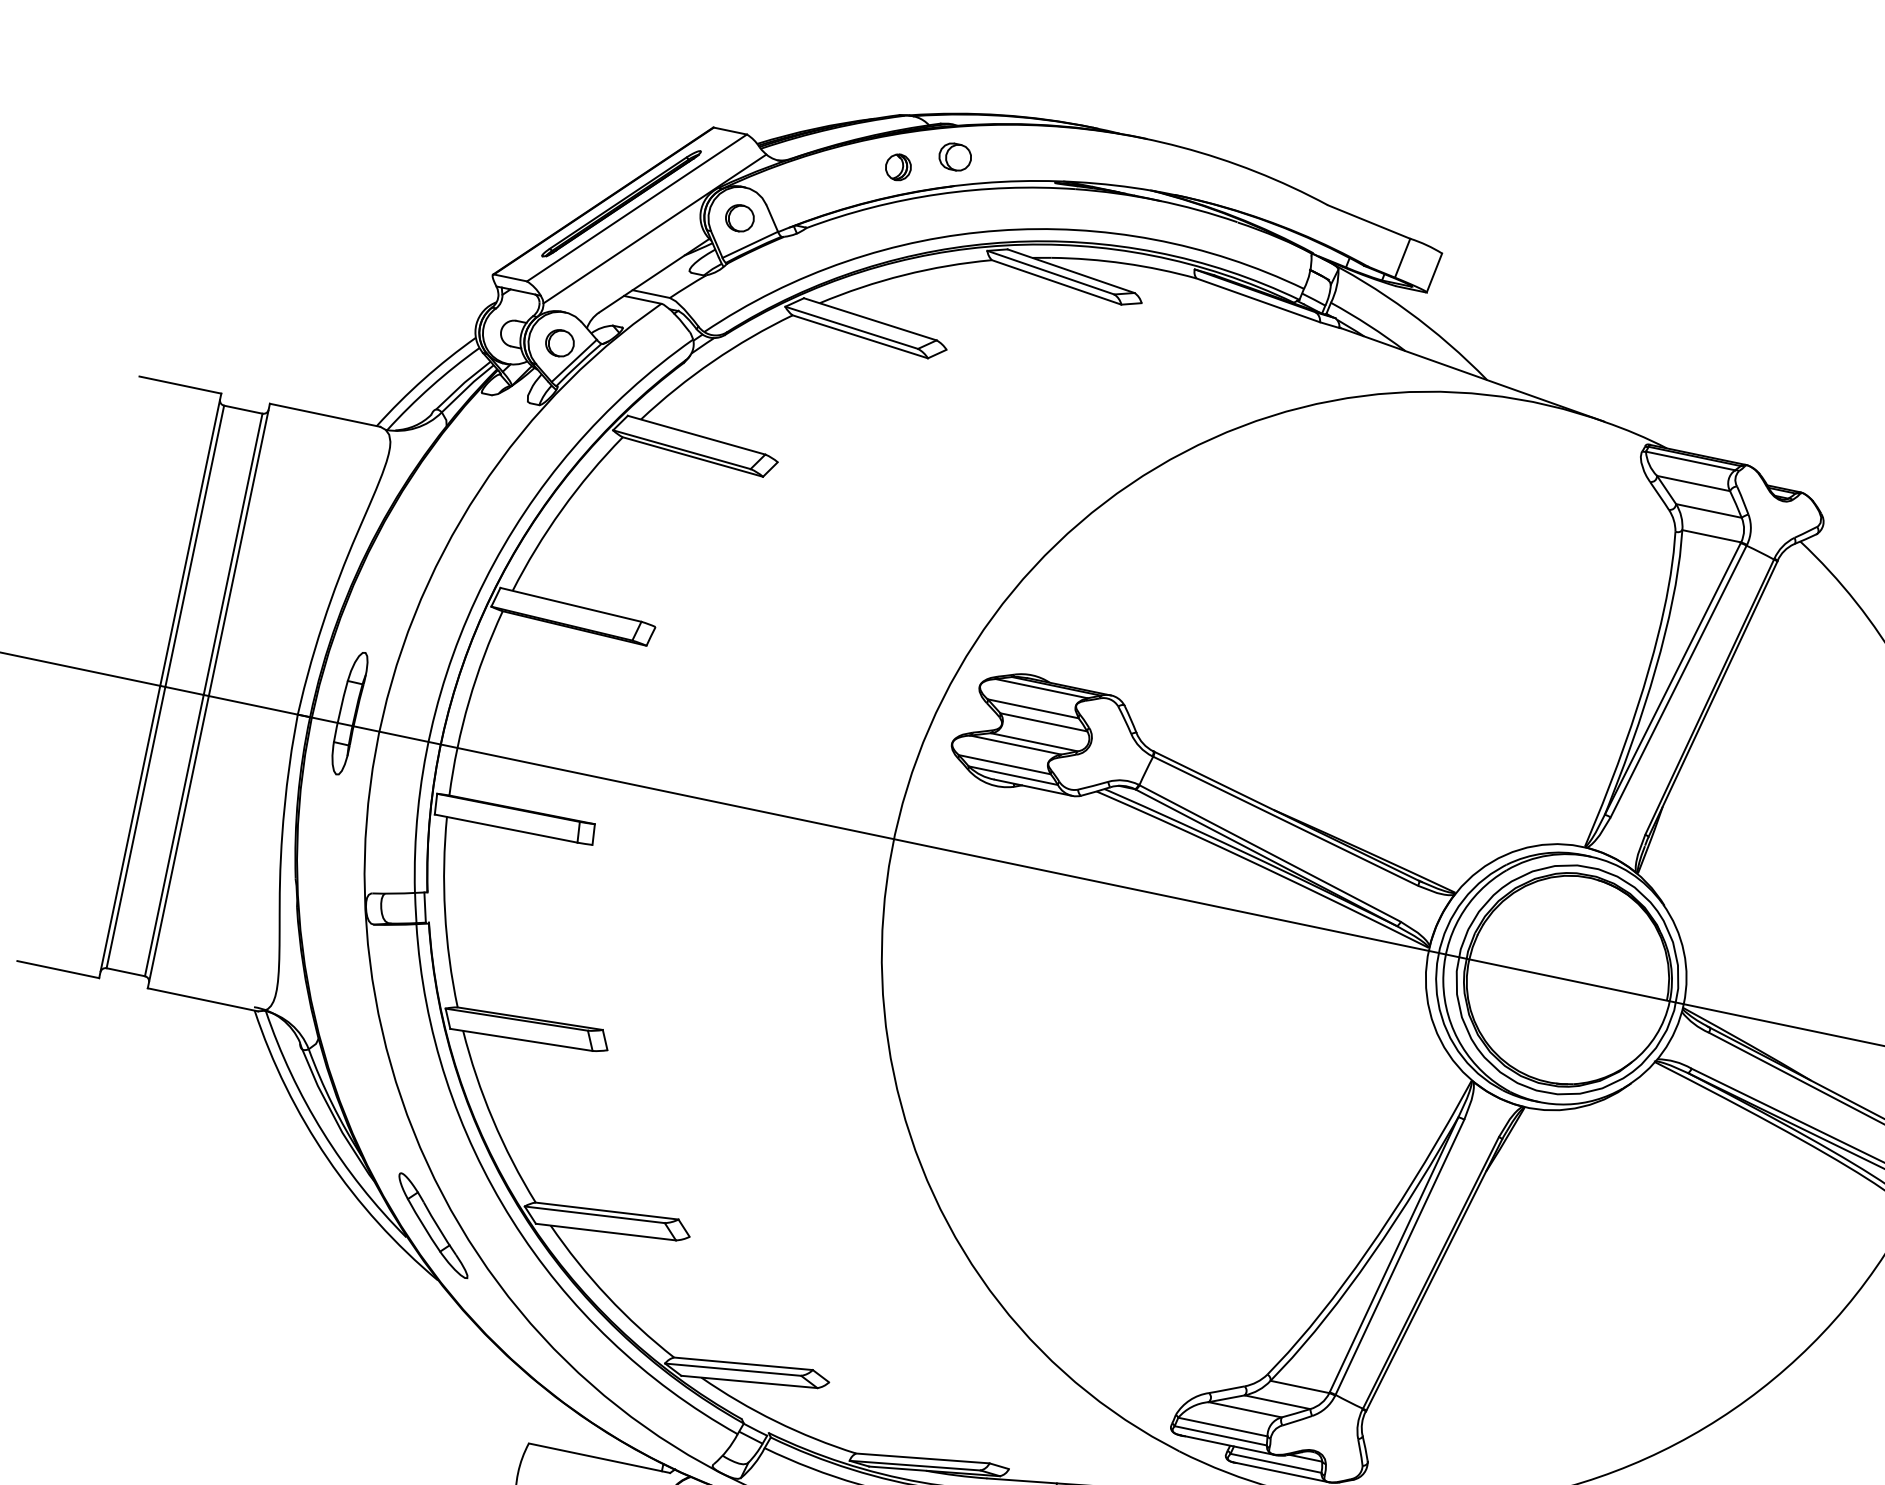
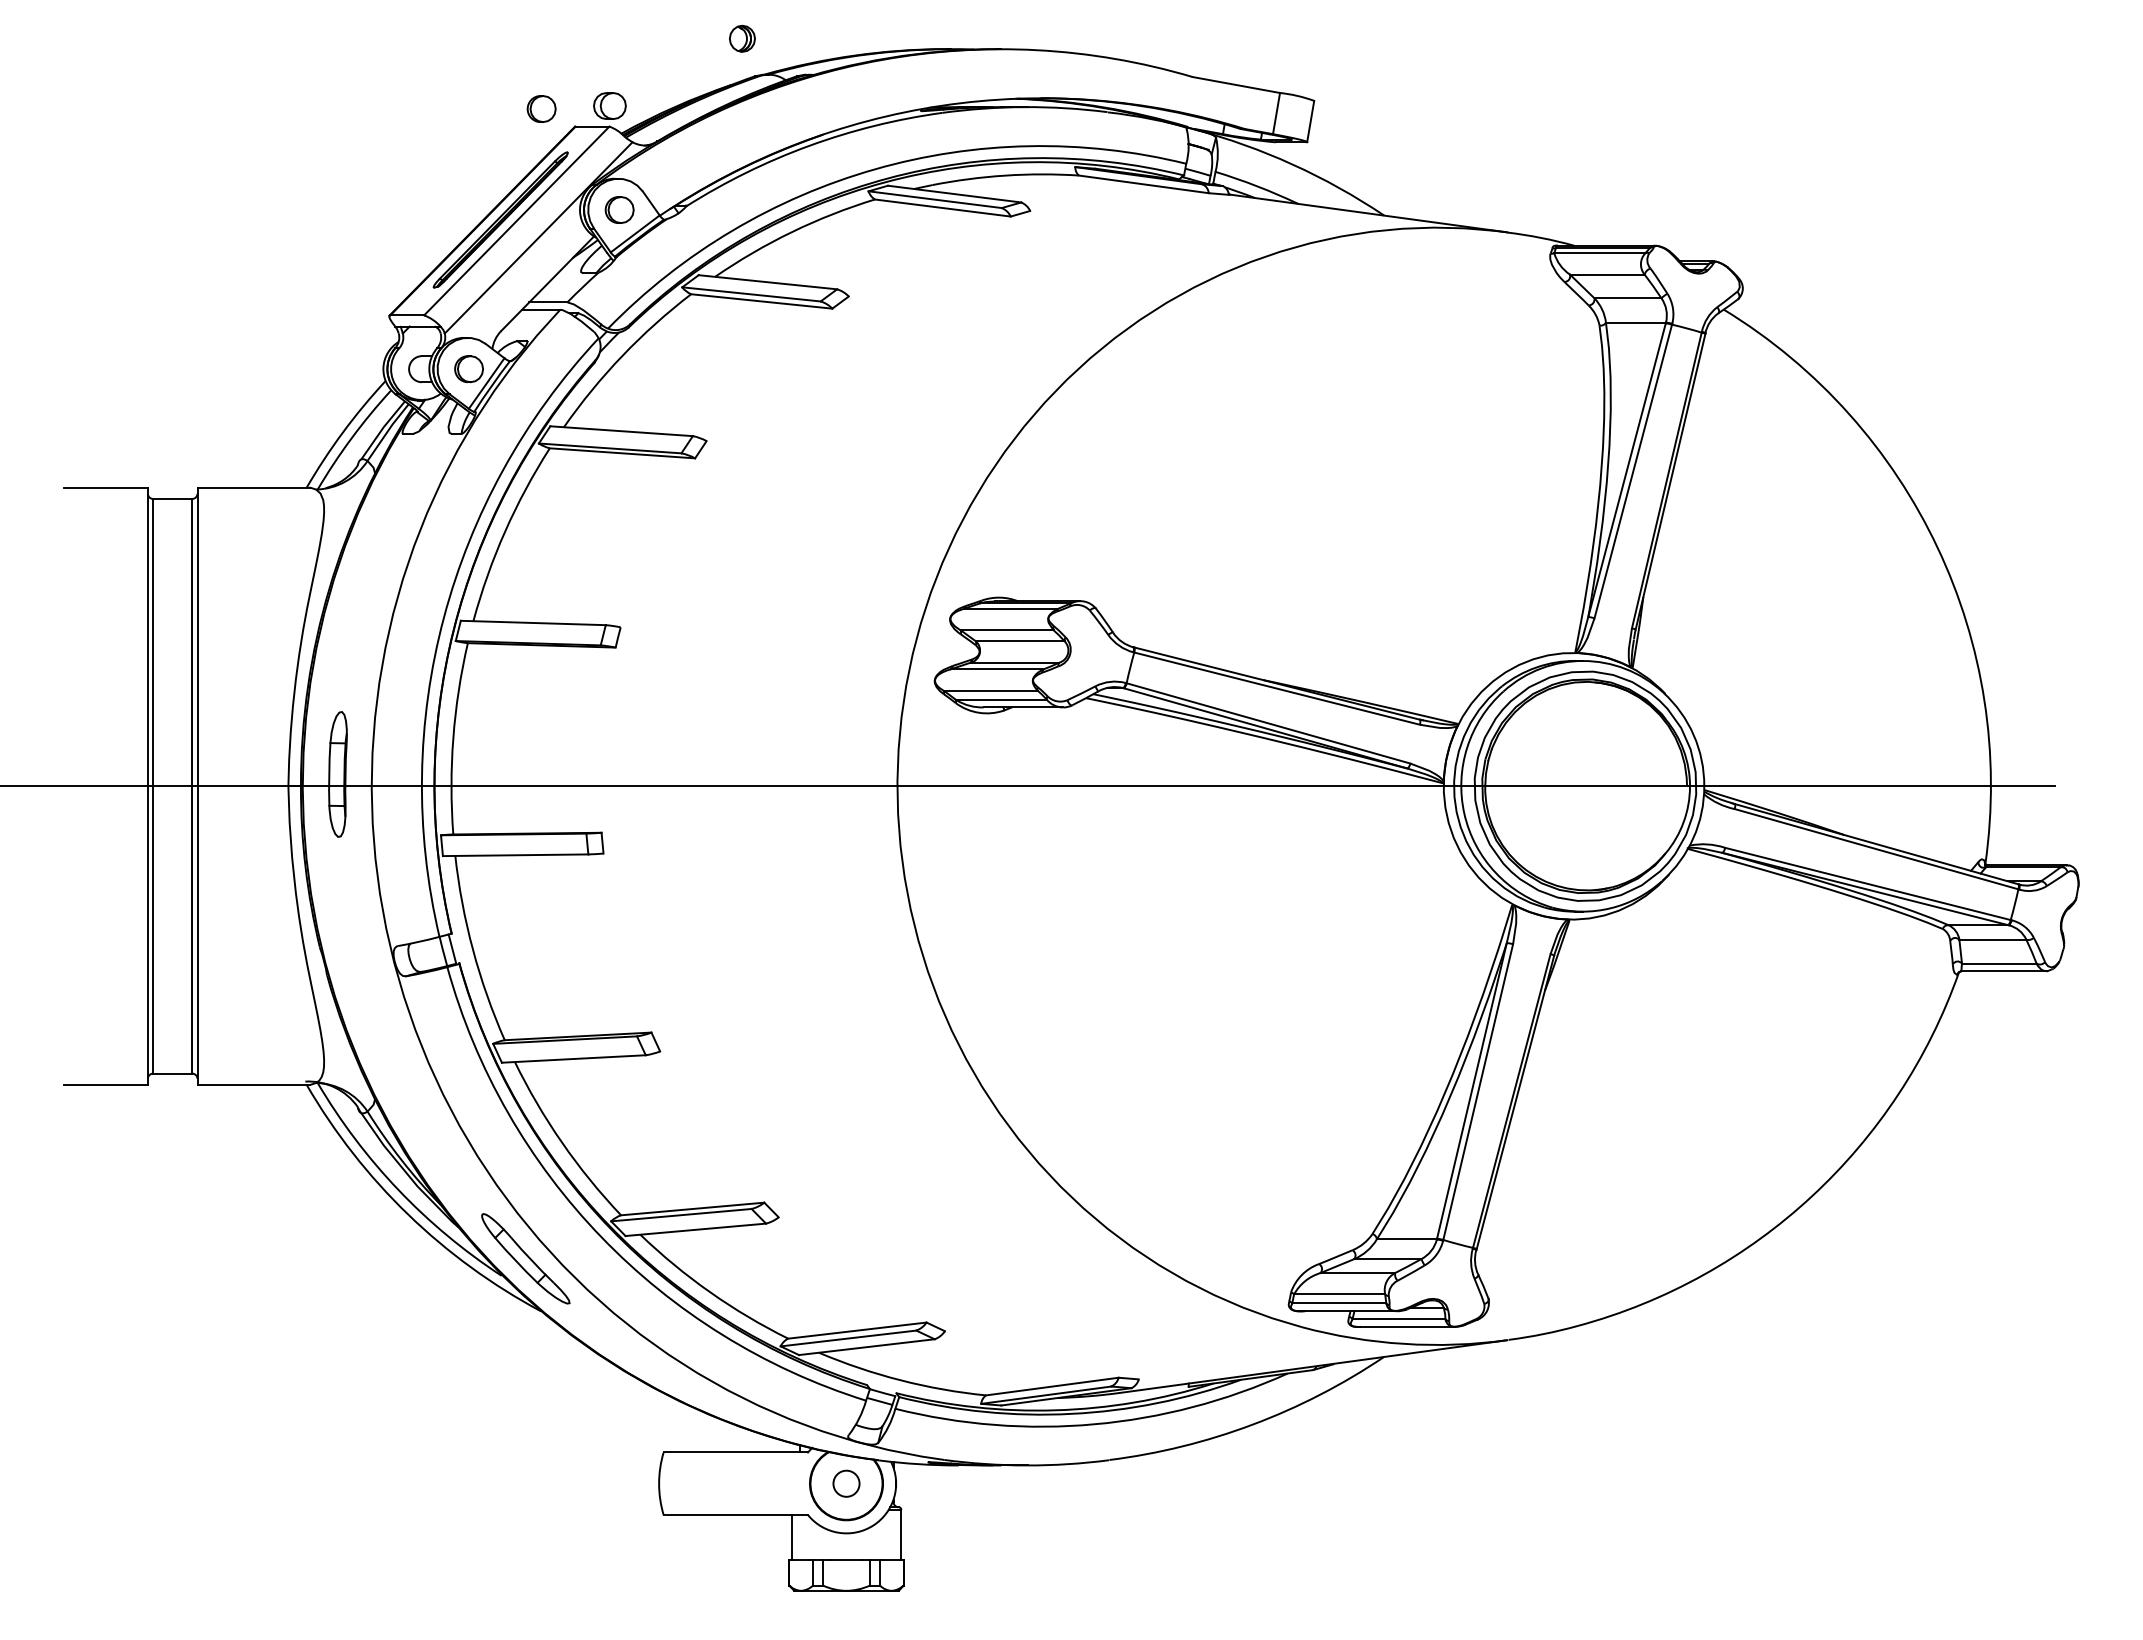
part: (684, 102) -> (541, 108), added
part: (954, 156) -> (609, 105), moved
part: (898, 167) -> (742, 38), moved

